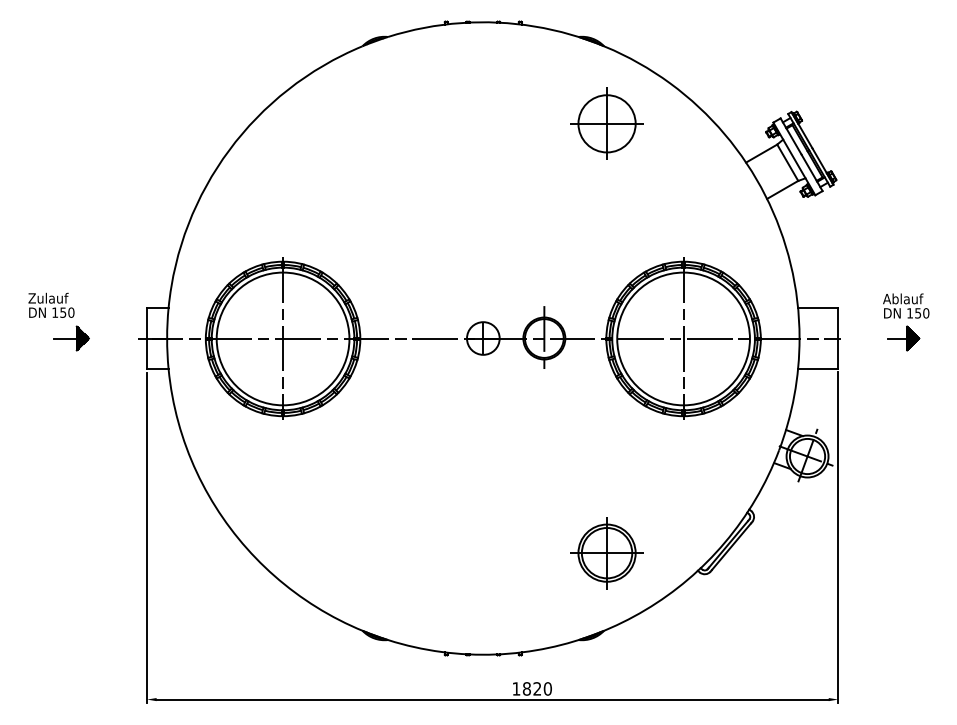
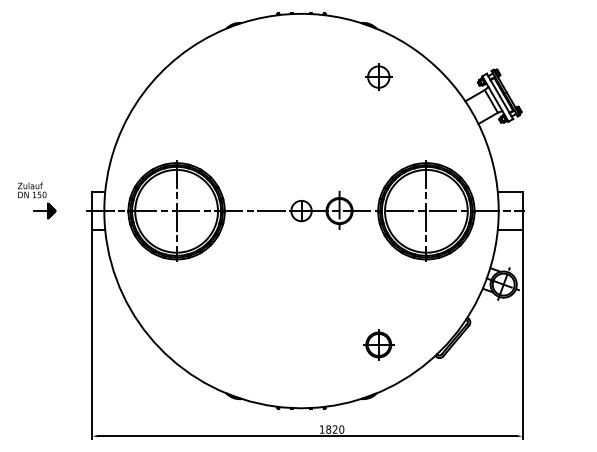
part: (606, 122) -> (378, 76), size x0.6
part: (905, 323) -> (564, 201), removed
part: (606, 552) -> (378, 344), size x0.7

